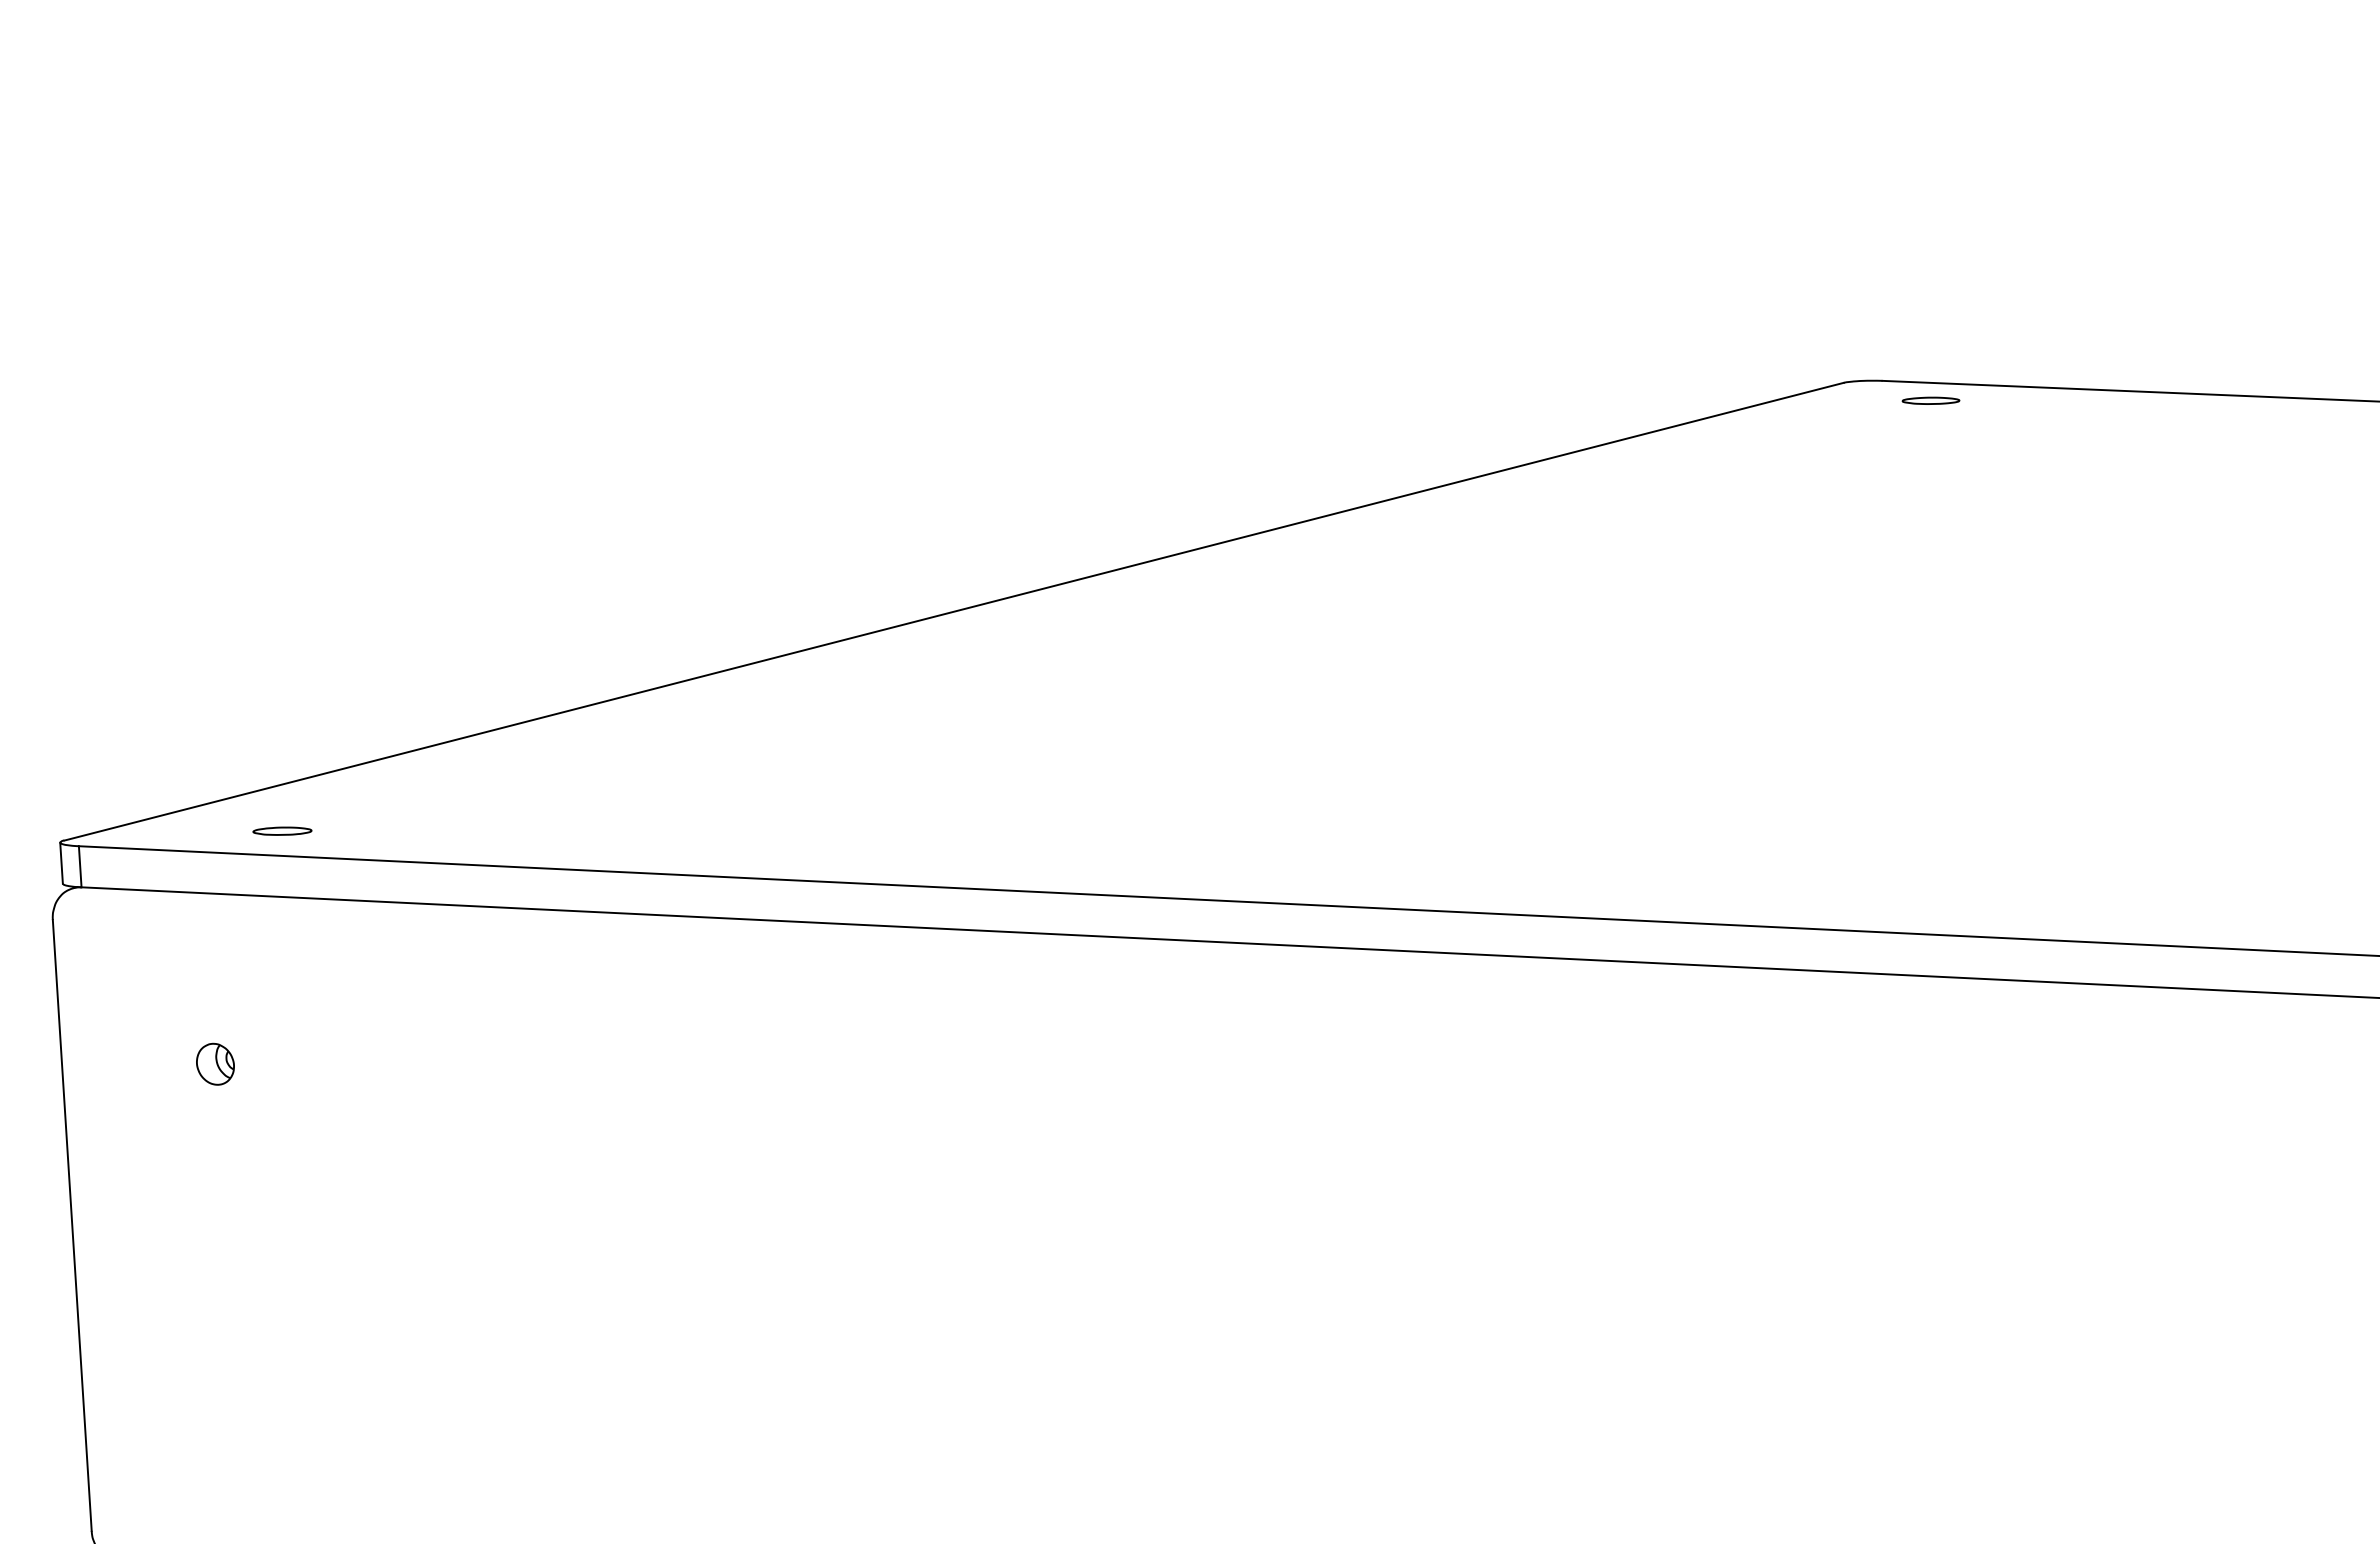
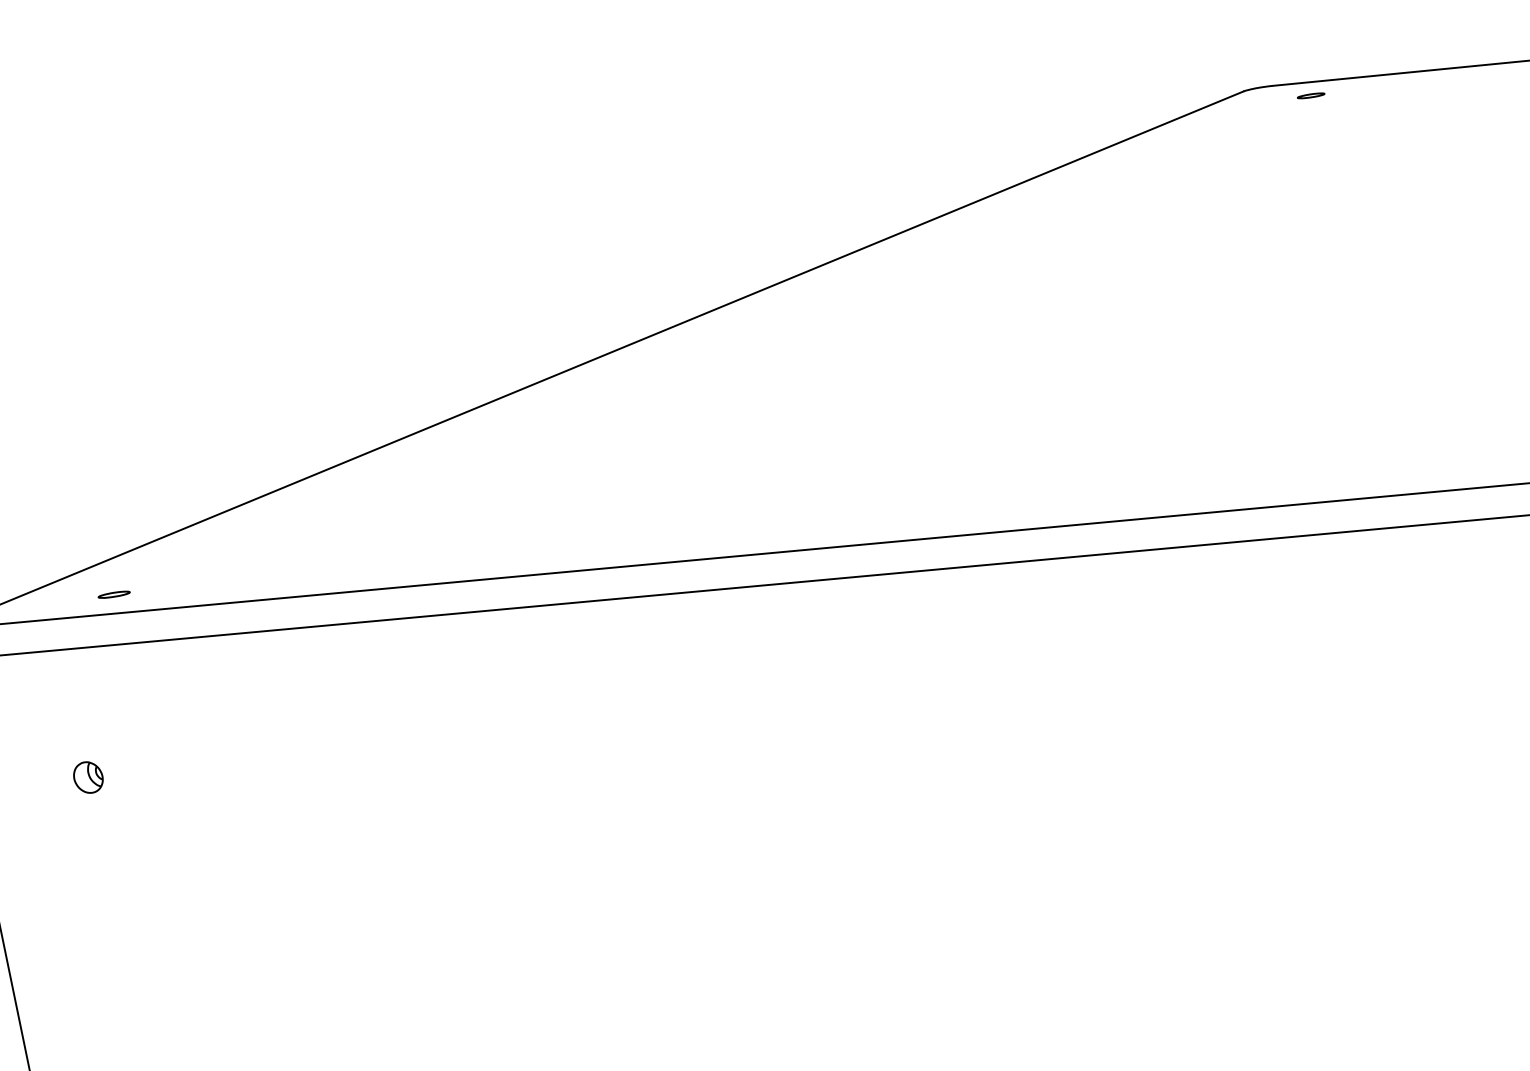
part: (1930, 400) -> (1310, 95), size x0.62
part: (282, 830) -> (114, 594), size x0.71

